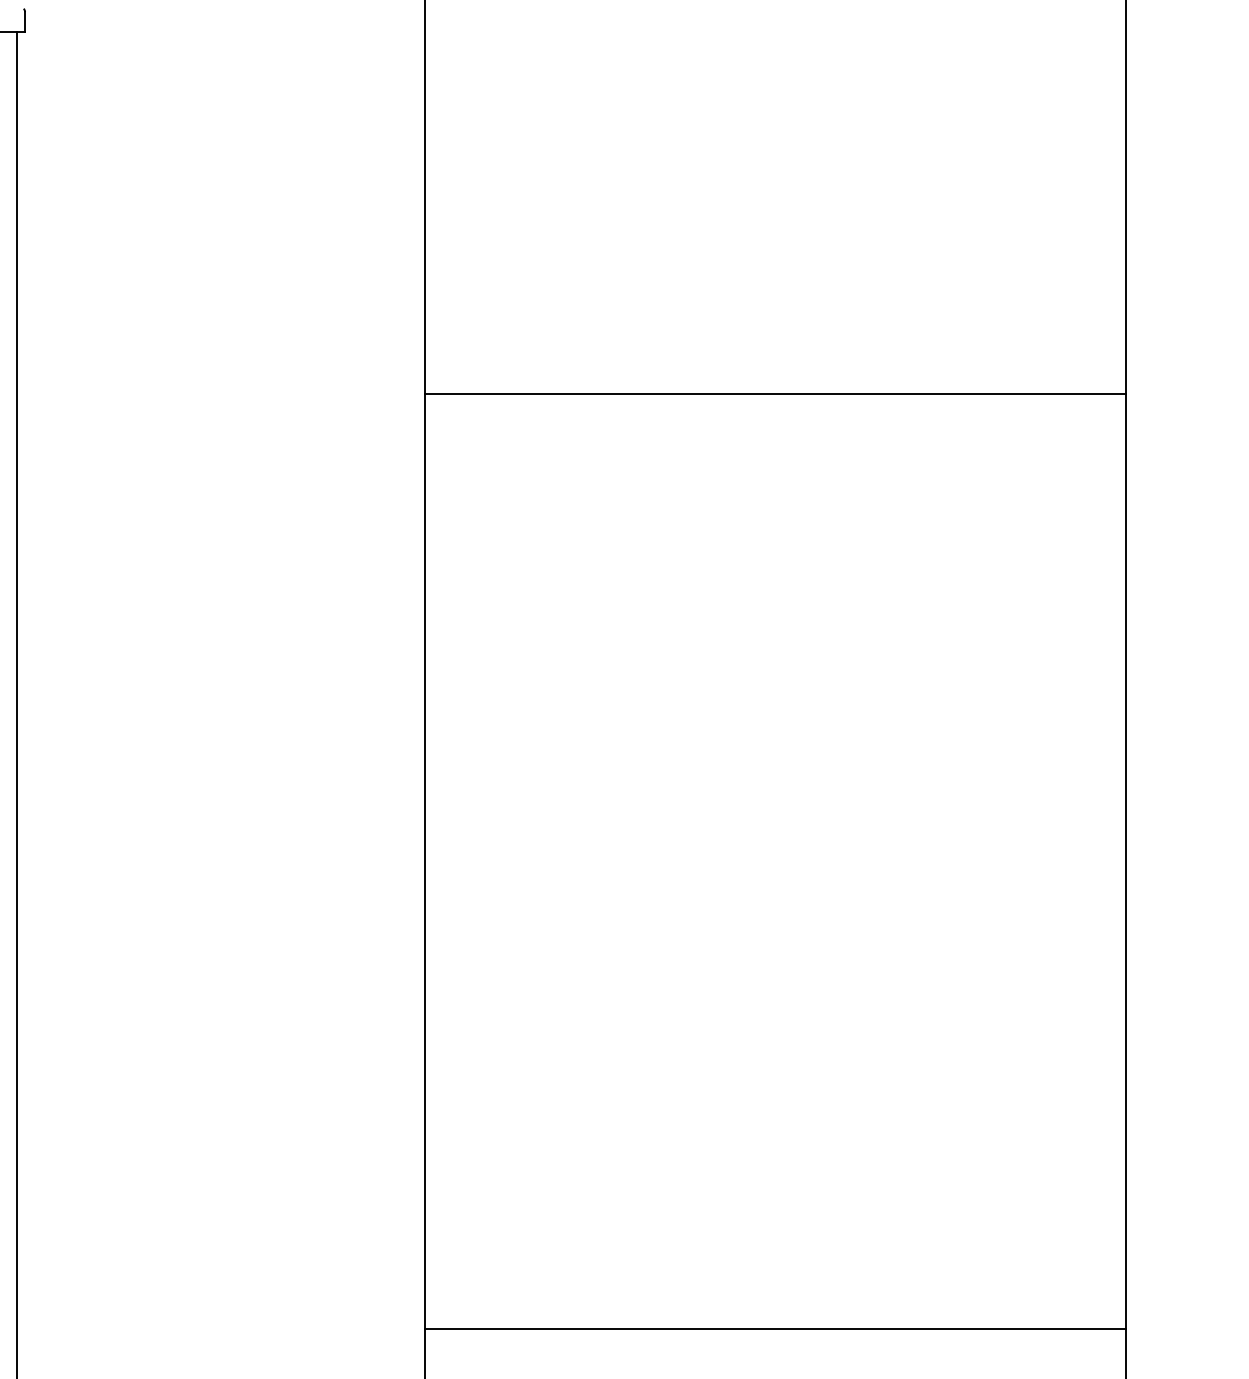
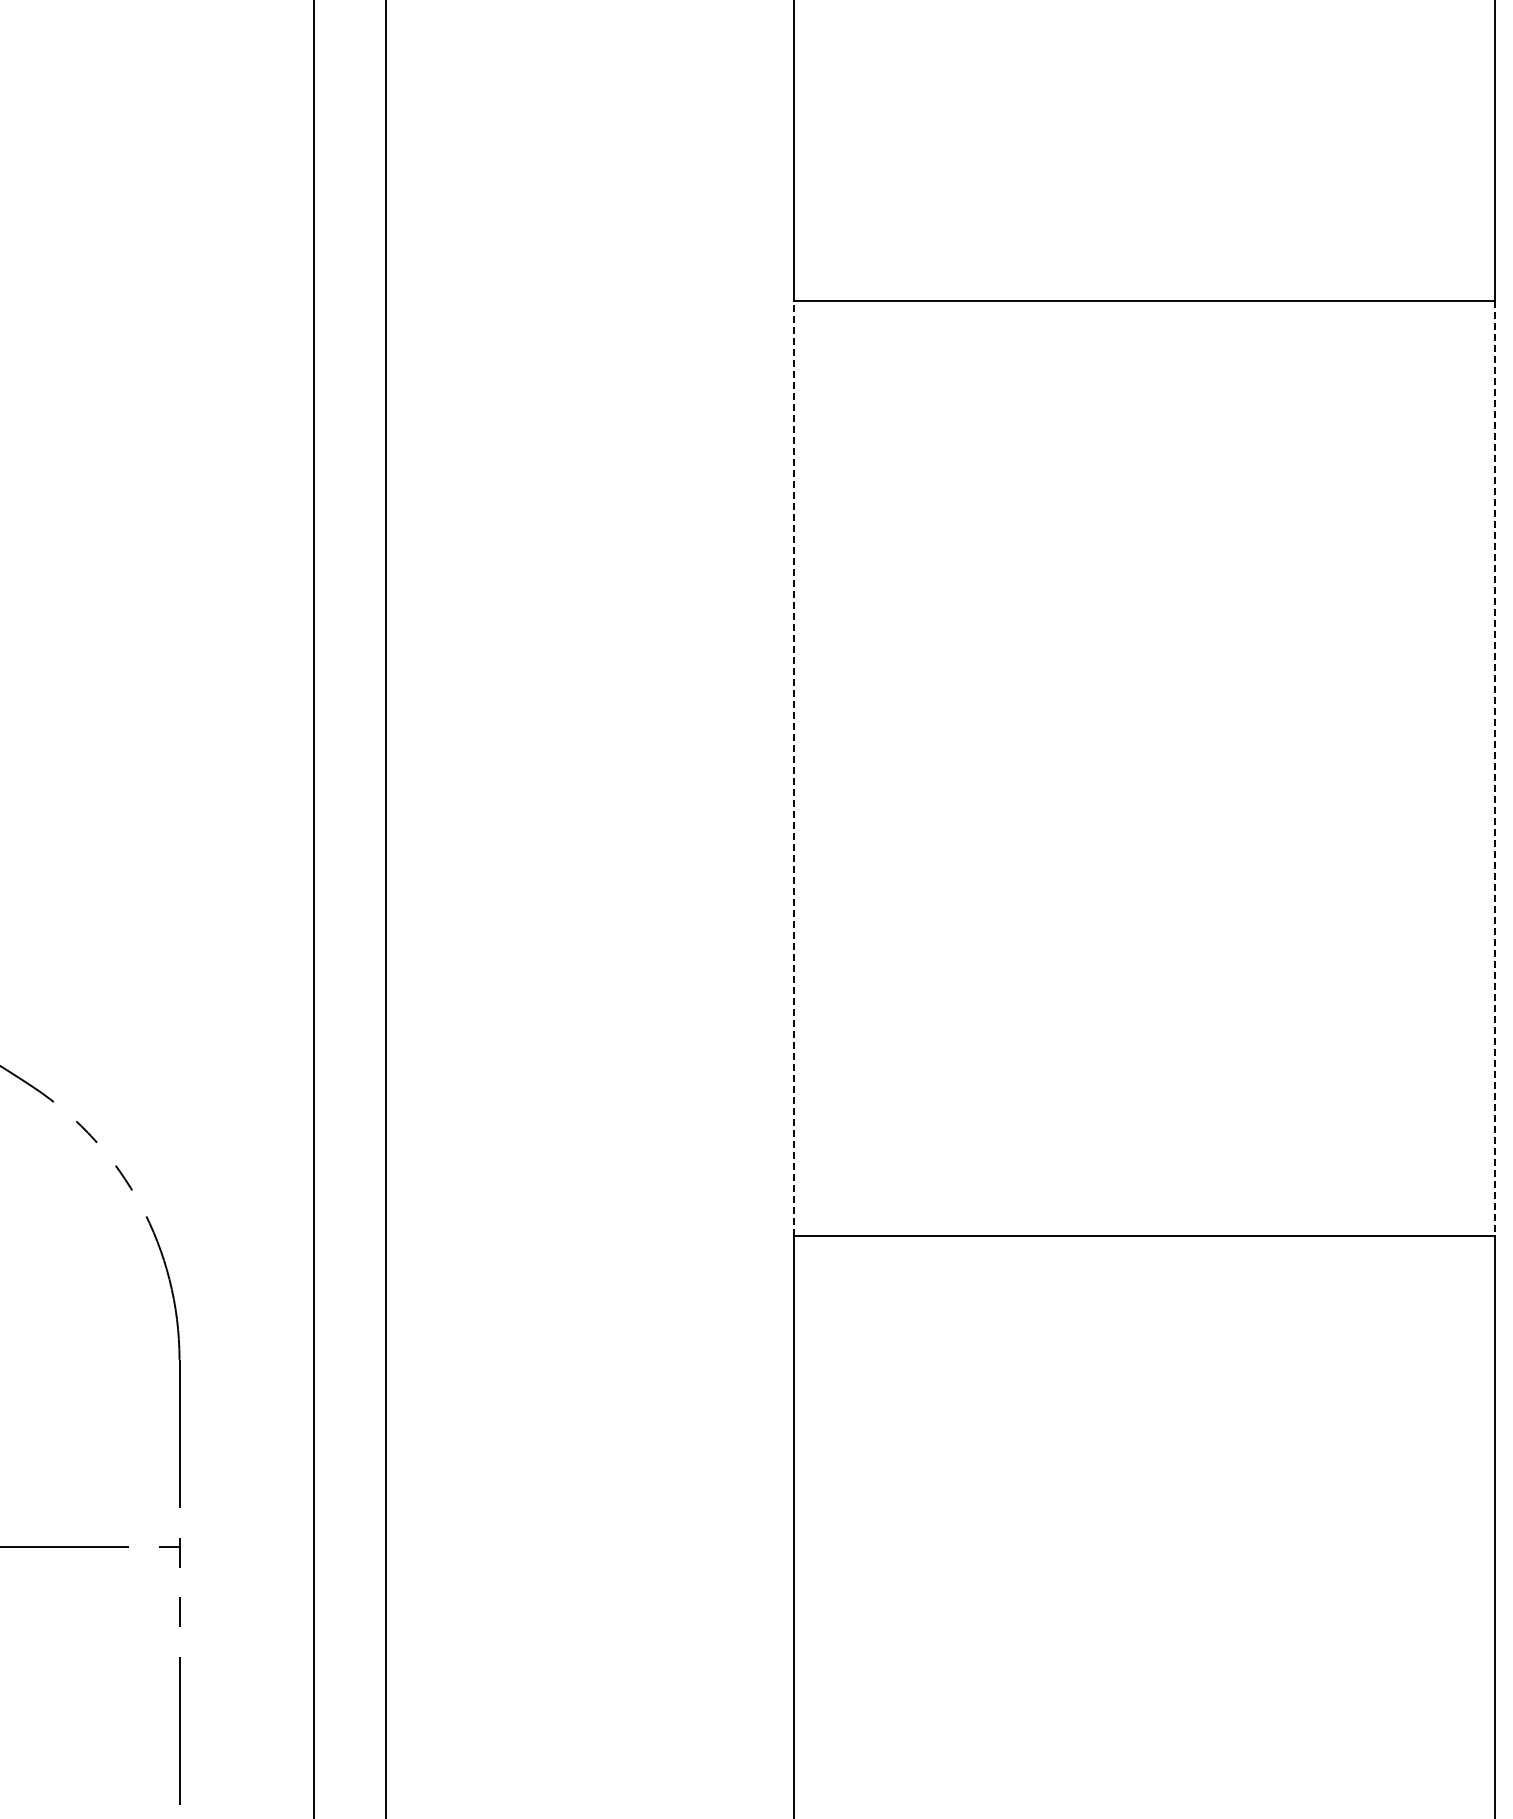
line: (424, 861) -> (793, 768), solid -> dashed
line: (1126, 861) -> (1495, 768), solid -> dashed

